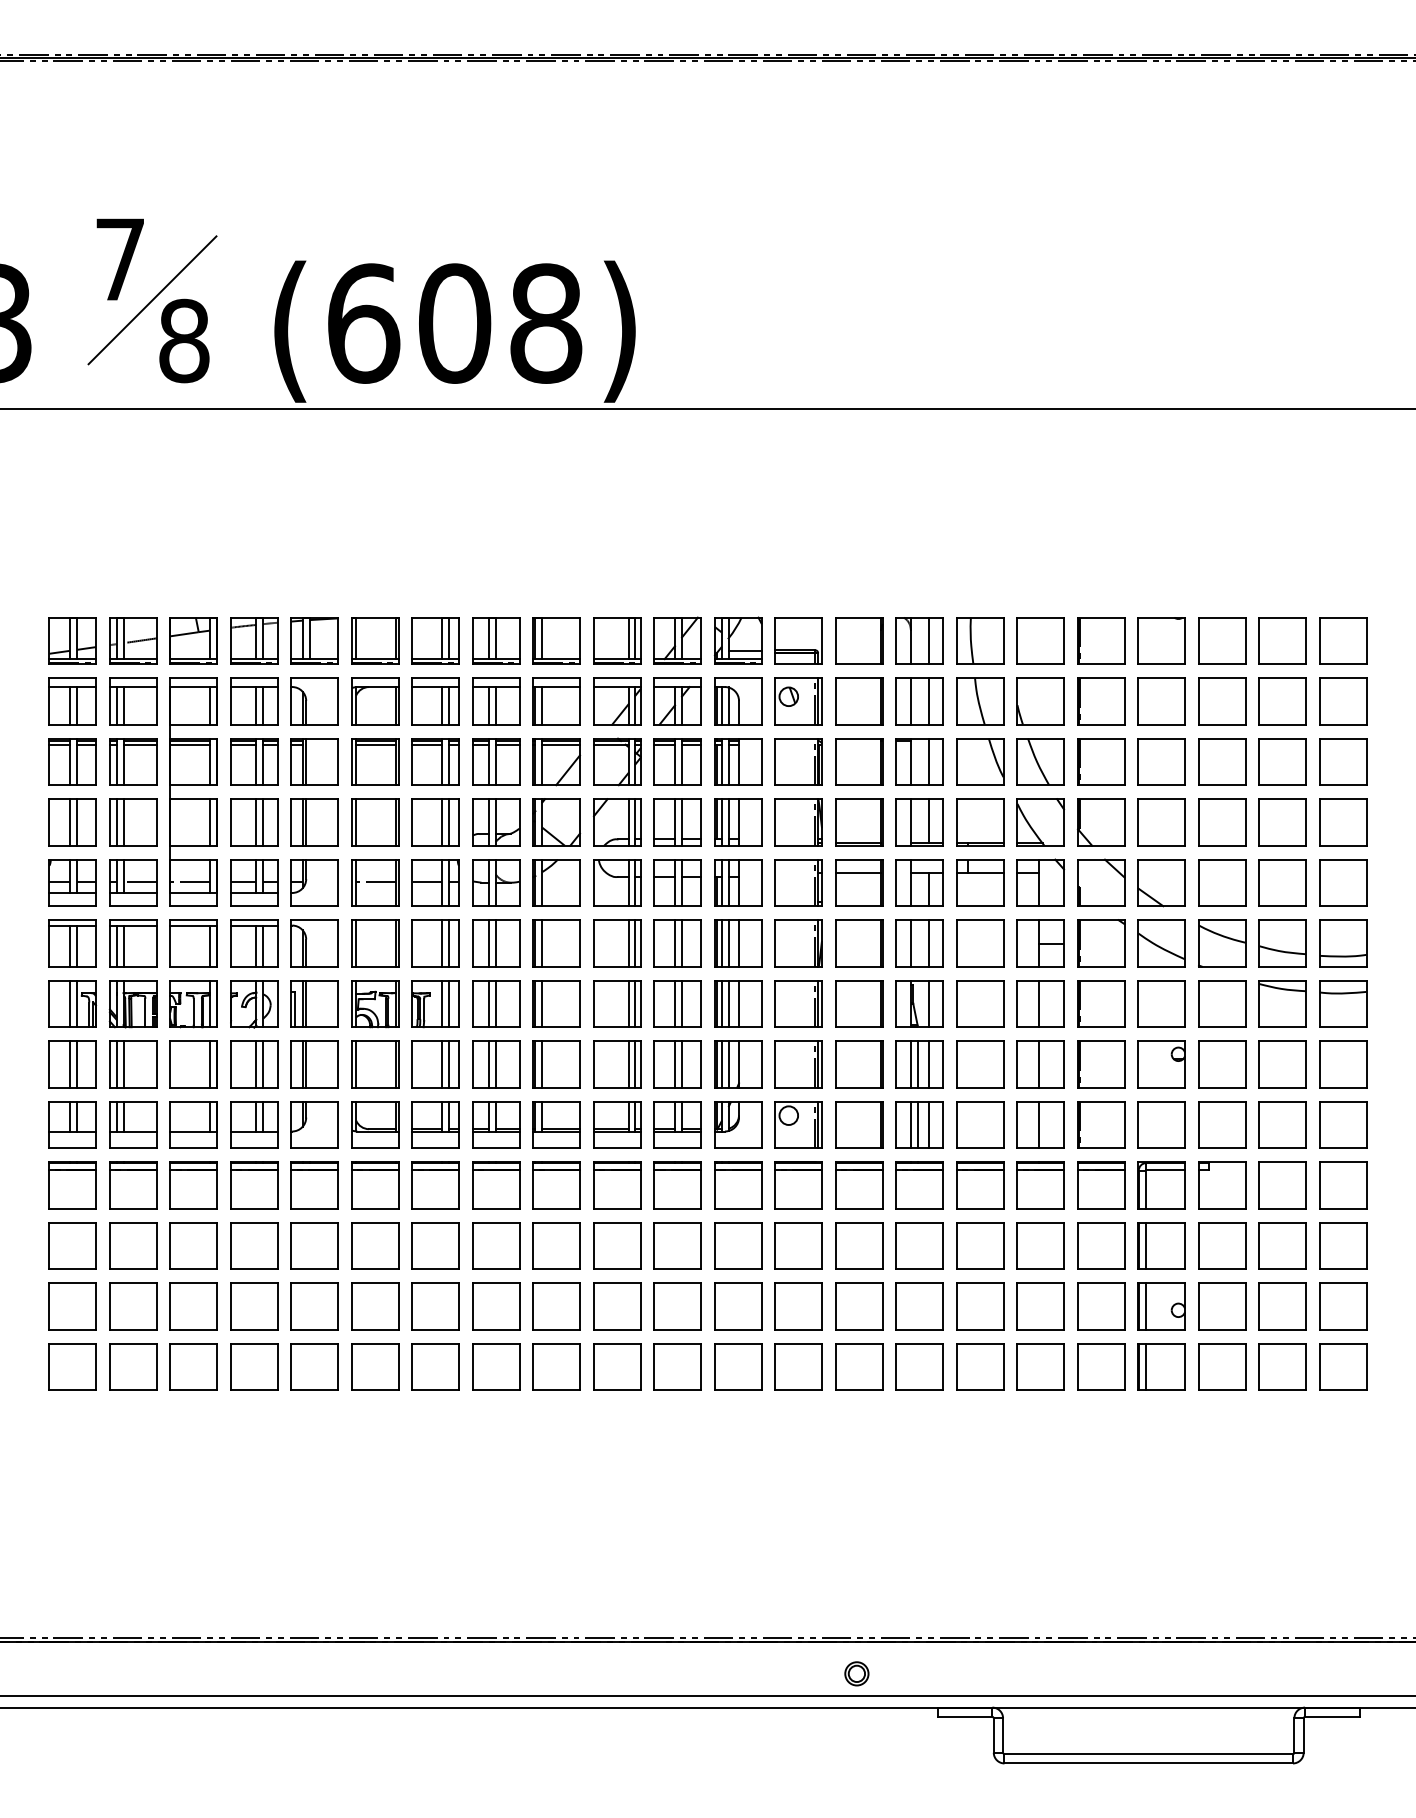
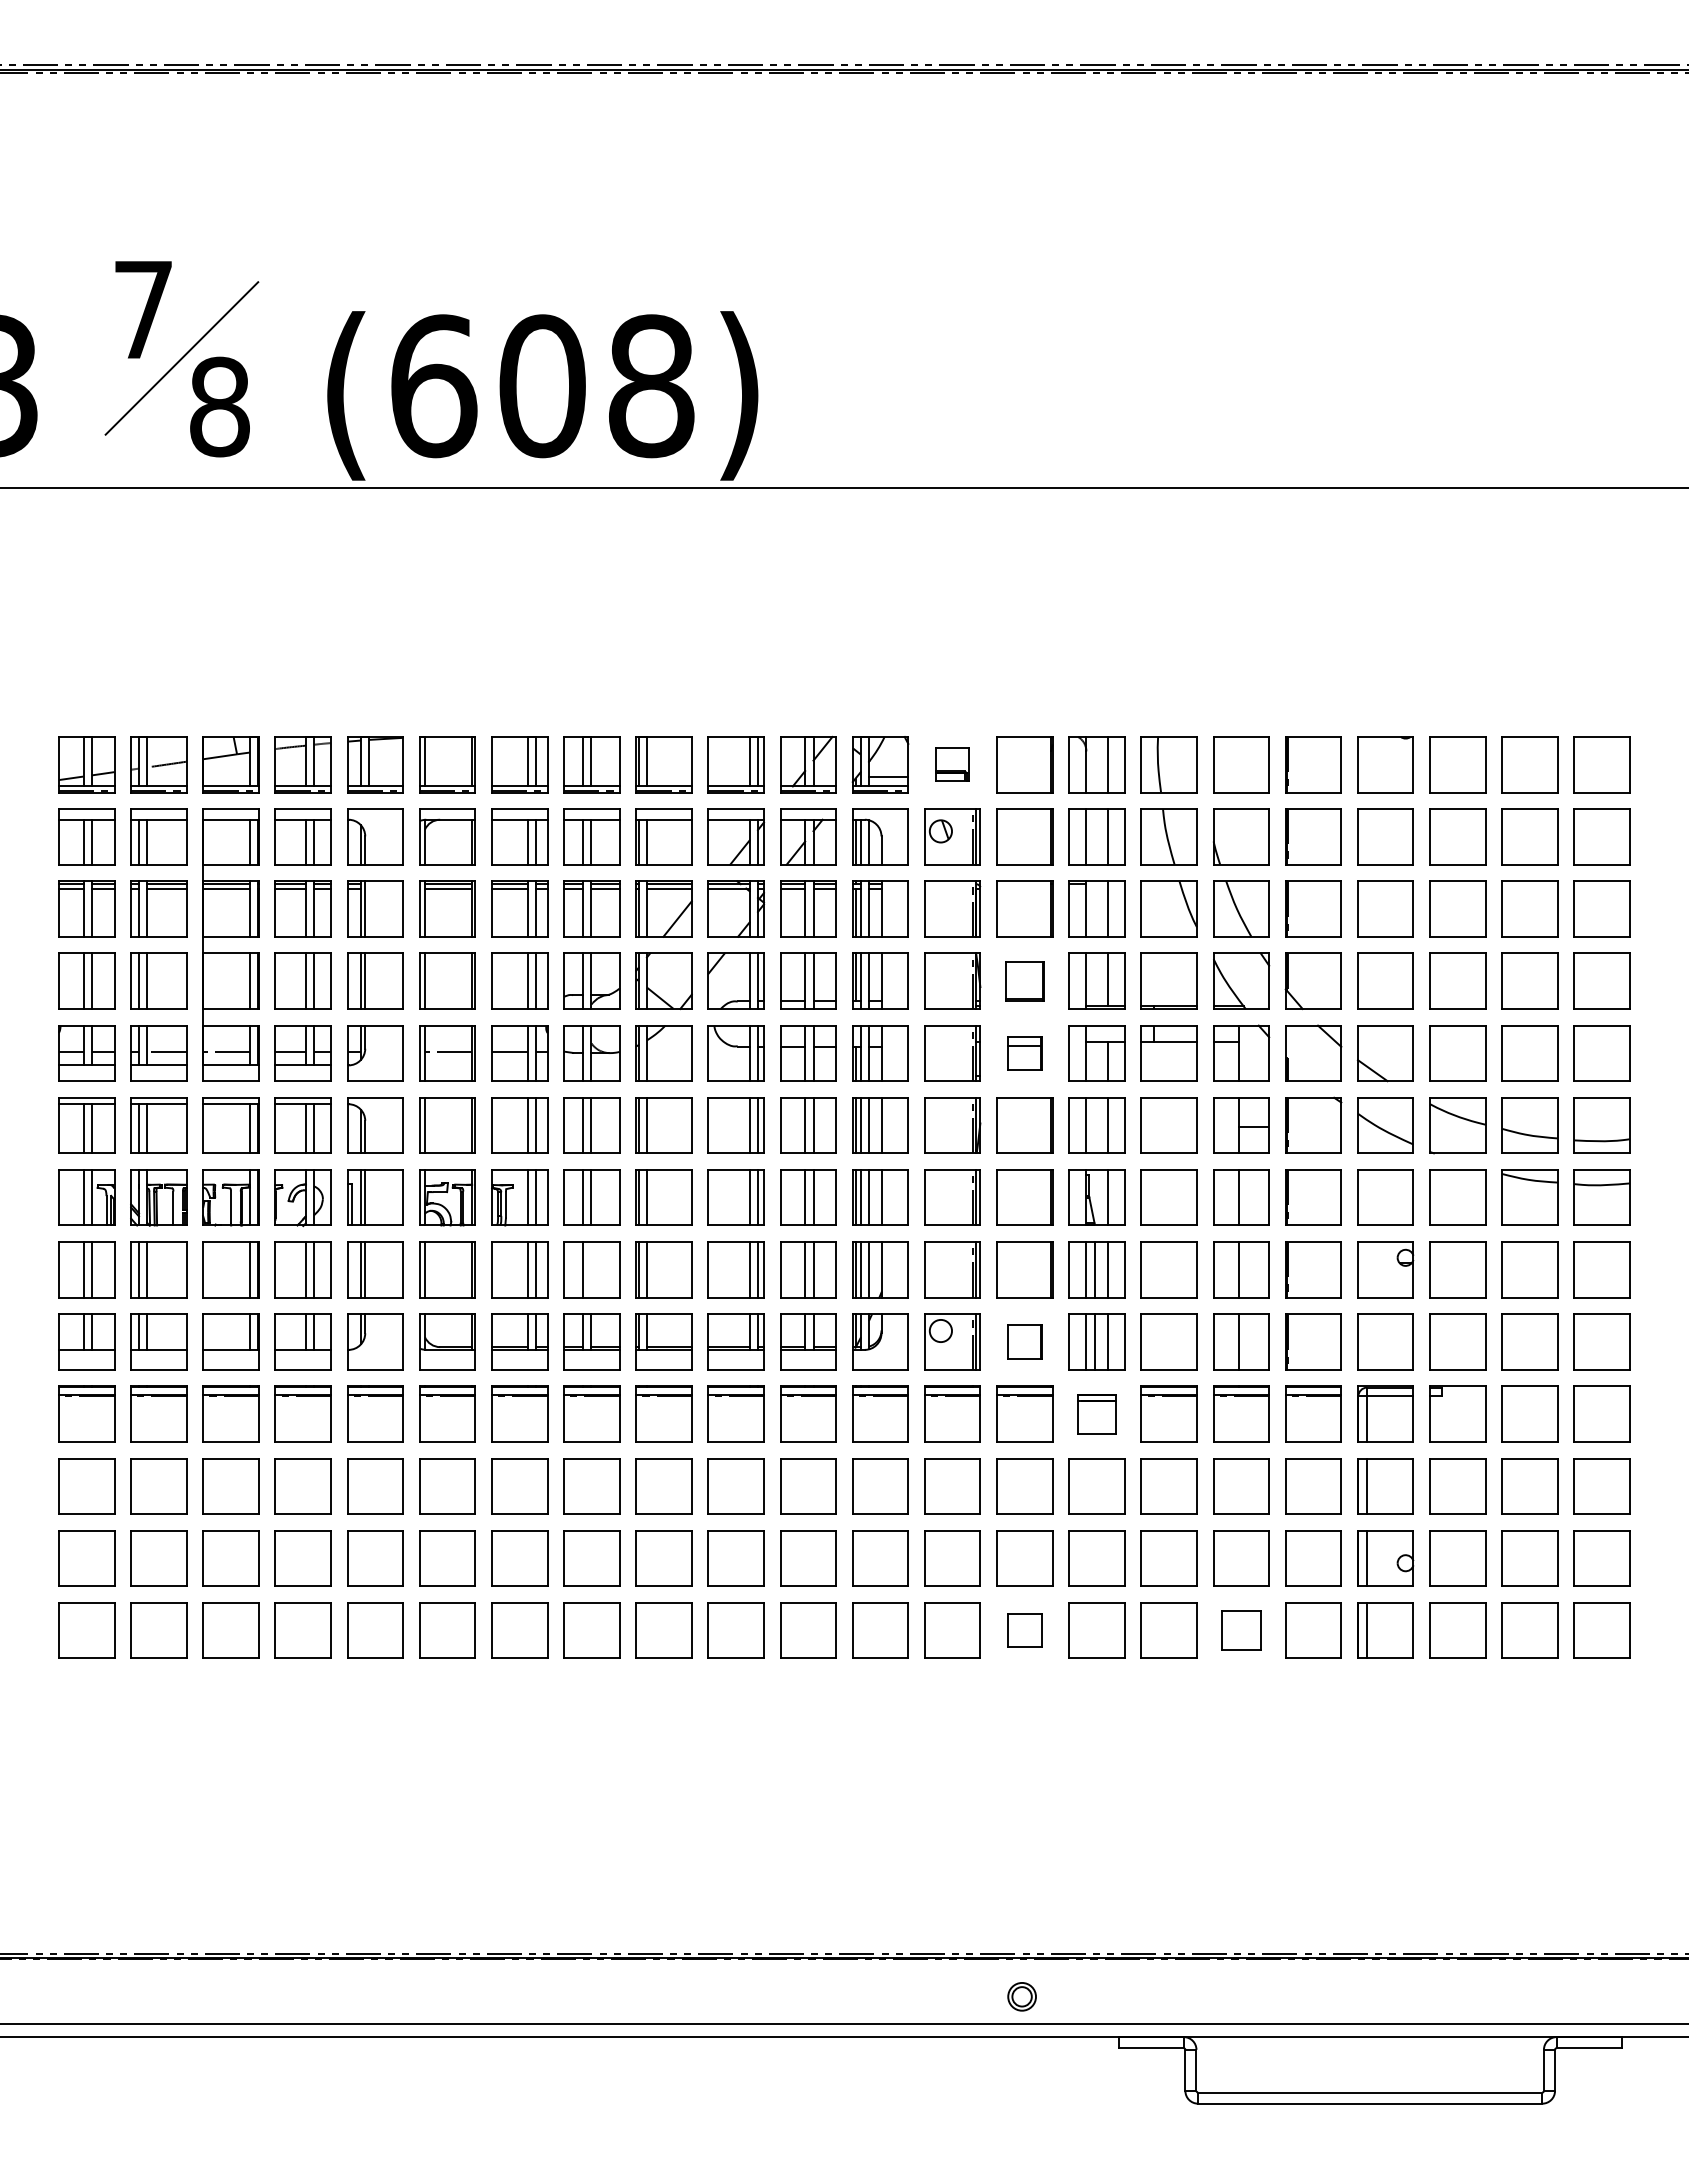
part: (798, 640) -> (952, 764), size x0.6
part: (859, 822) -> (1025, 981), size x0.7
part: (859, 882) -> (1025, 1052), size x0.6
line: (495, 1064) -> (591, 1269), removed
part: (859, 1124) -> (1025, 1341), size x0.6
part: (919, 1185) -> (1096, 1414), size x0.7
part: (859, 1366) -> (1025, 1630), size x0.6
part: (1040, 1366) -> (1241, 1630), size x0.7

